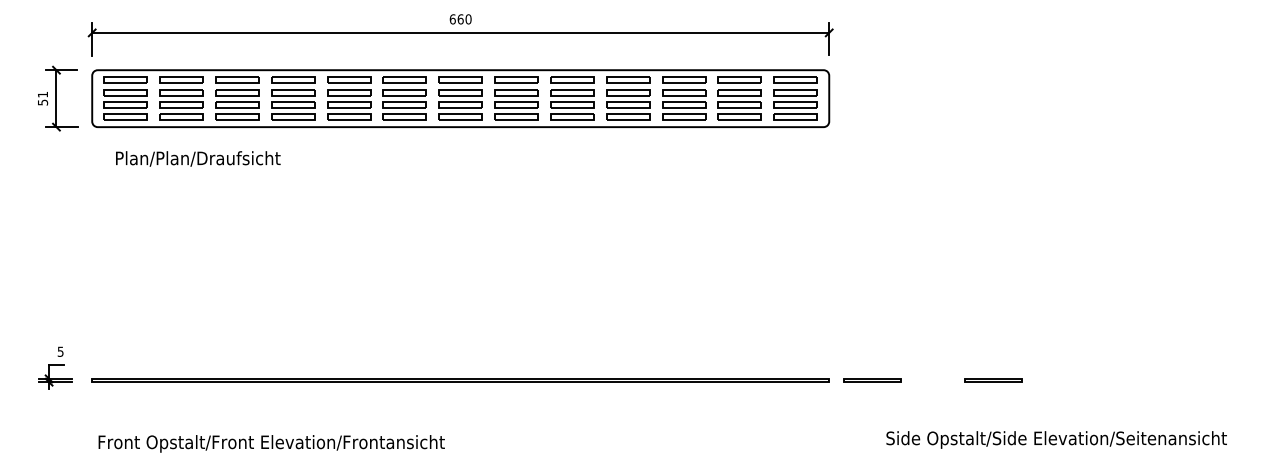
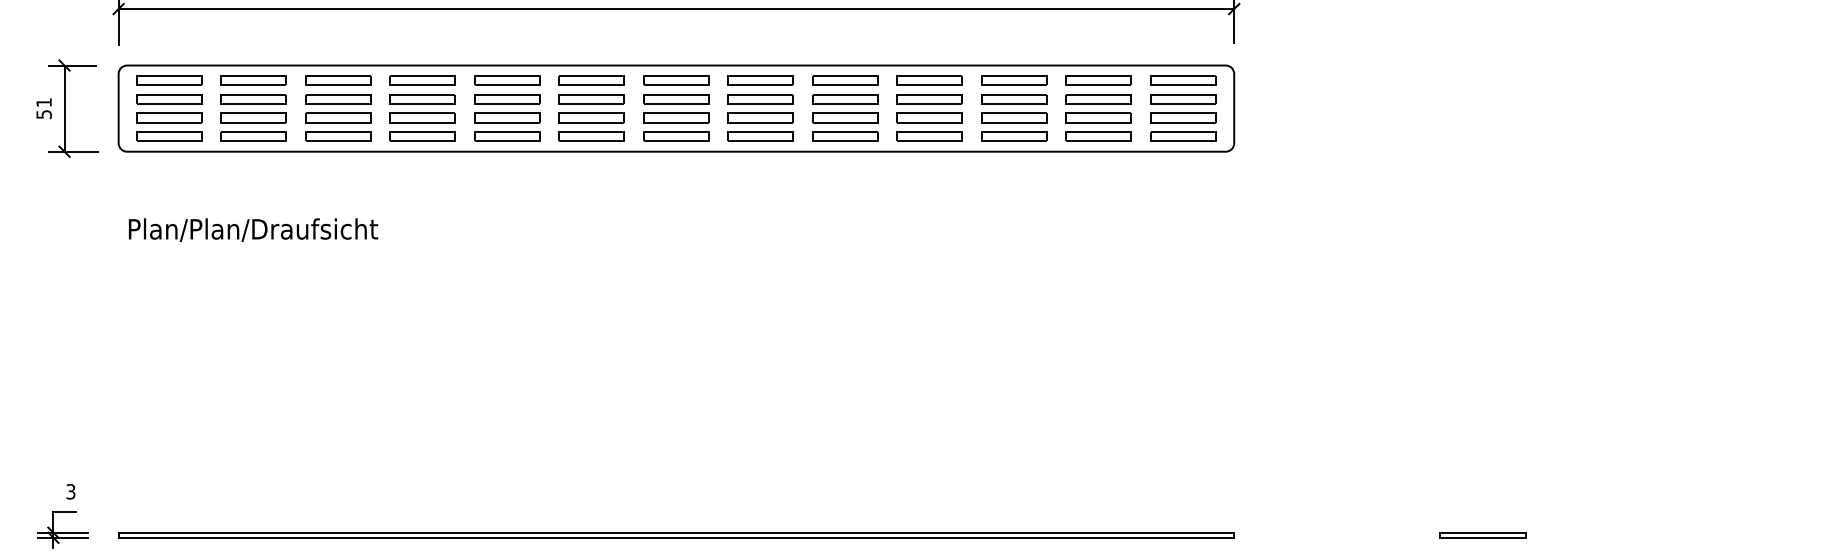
text: (198, 158) -> (253, 229), moved
text: (60, 351) -> (70, 491), 5 -> 3
line: (872, 379) -> (1299, 533), removed

